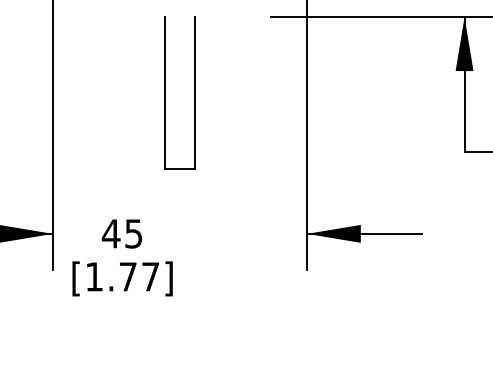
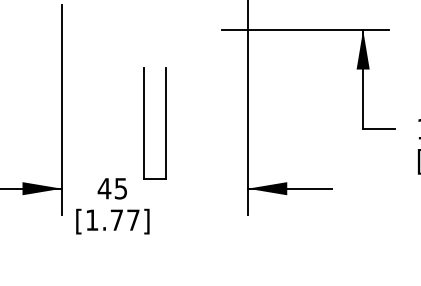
part: (165, 92) -> (144, 123), moved

